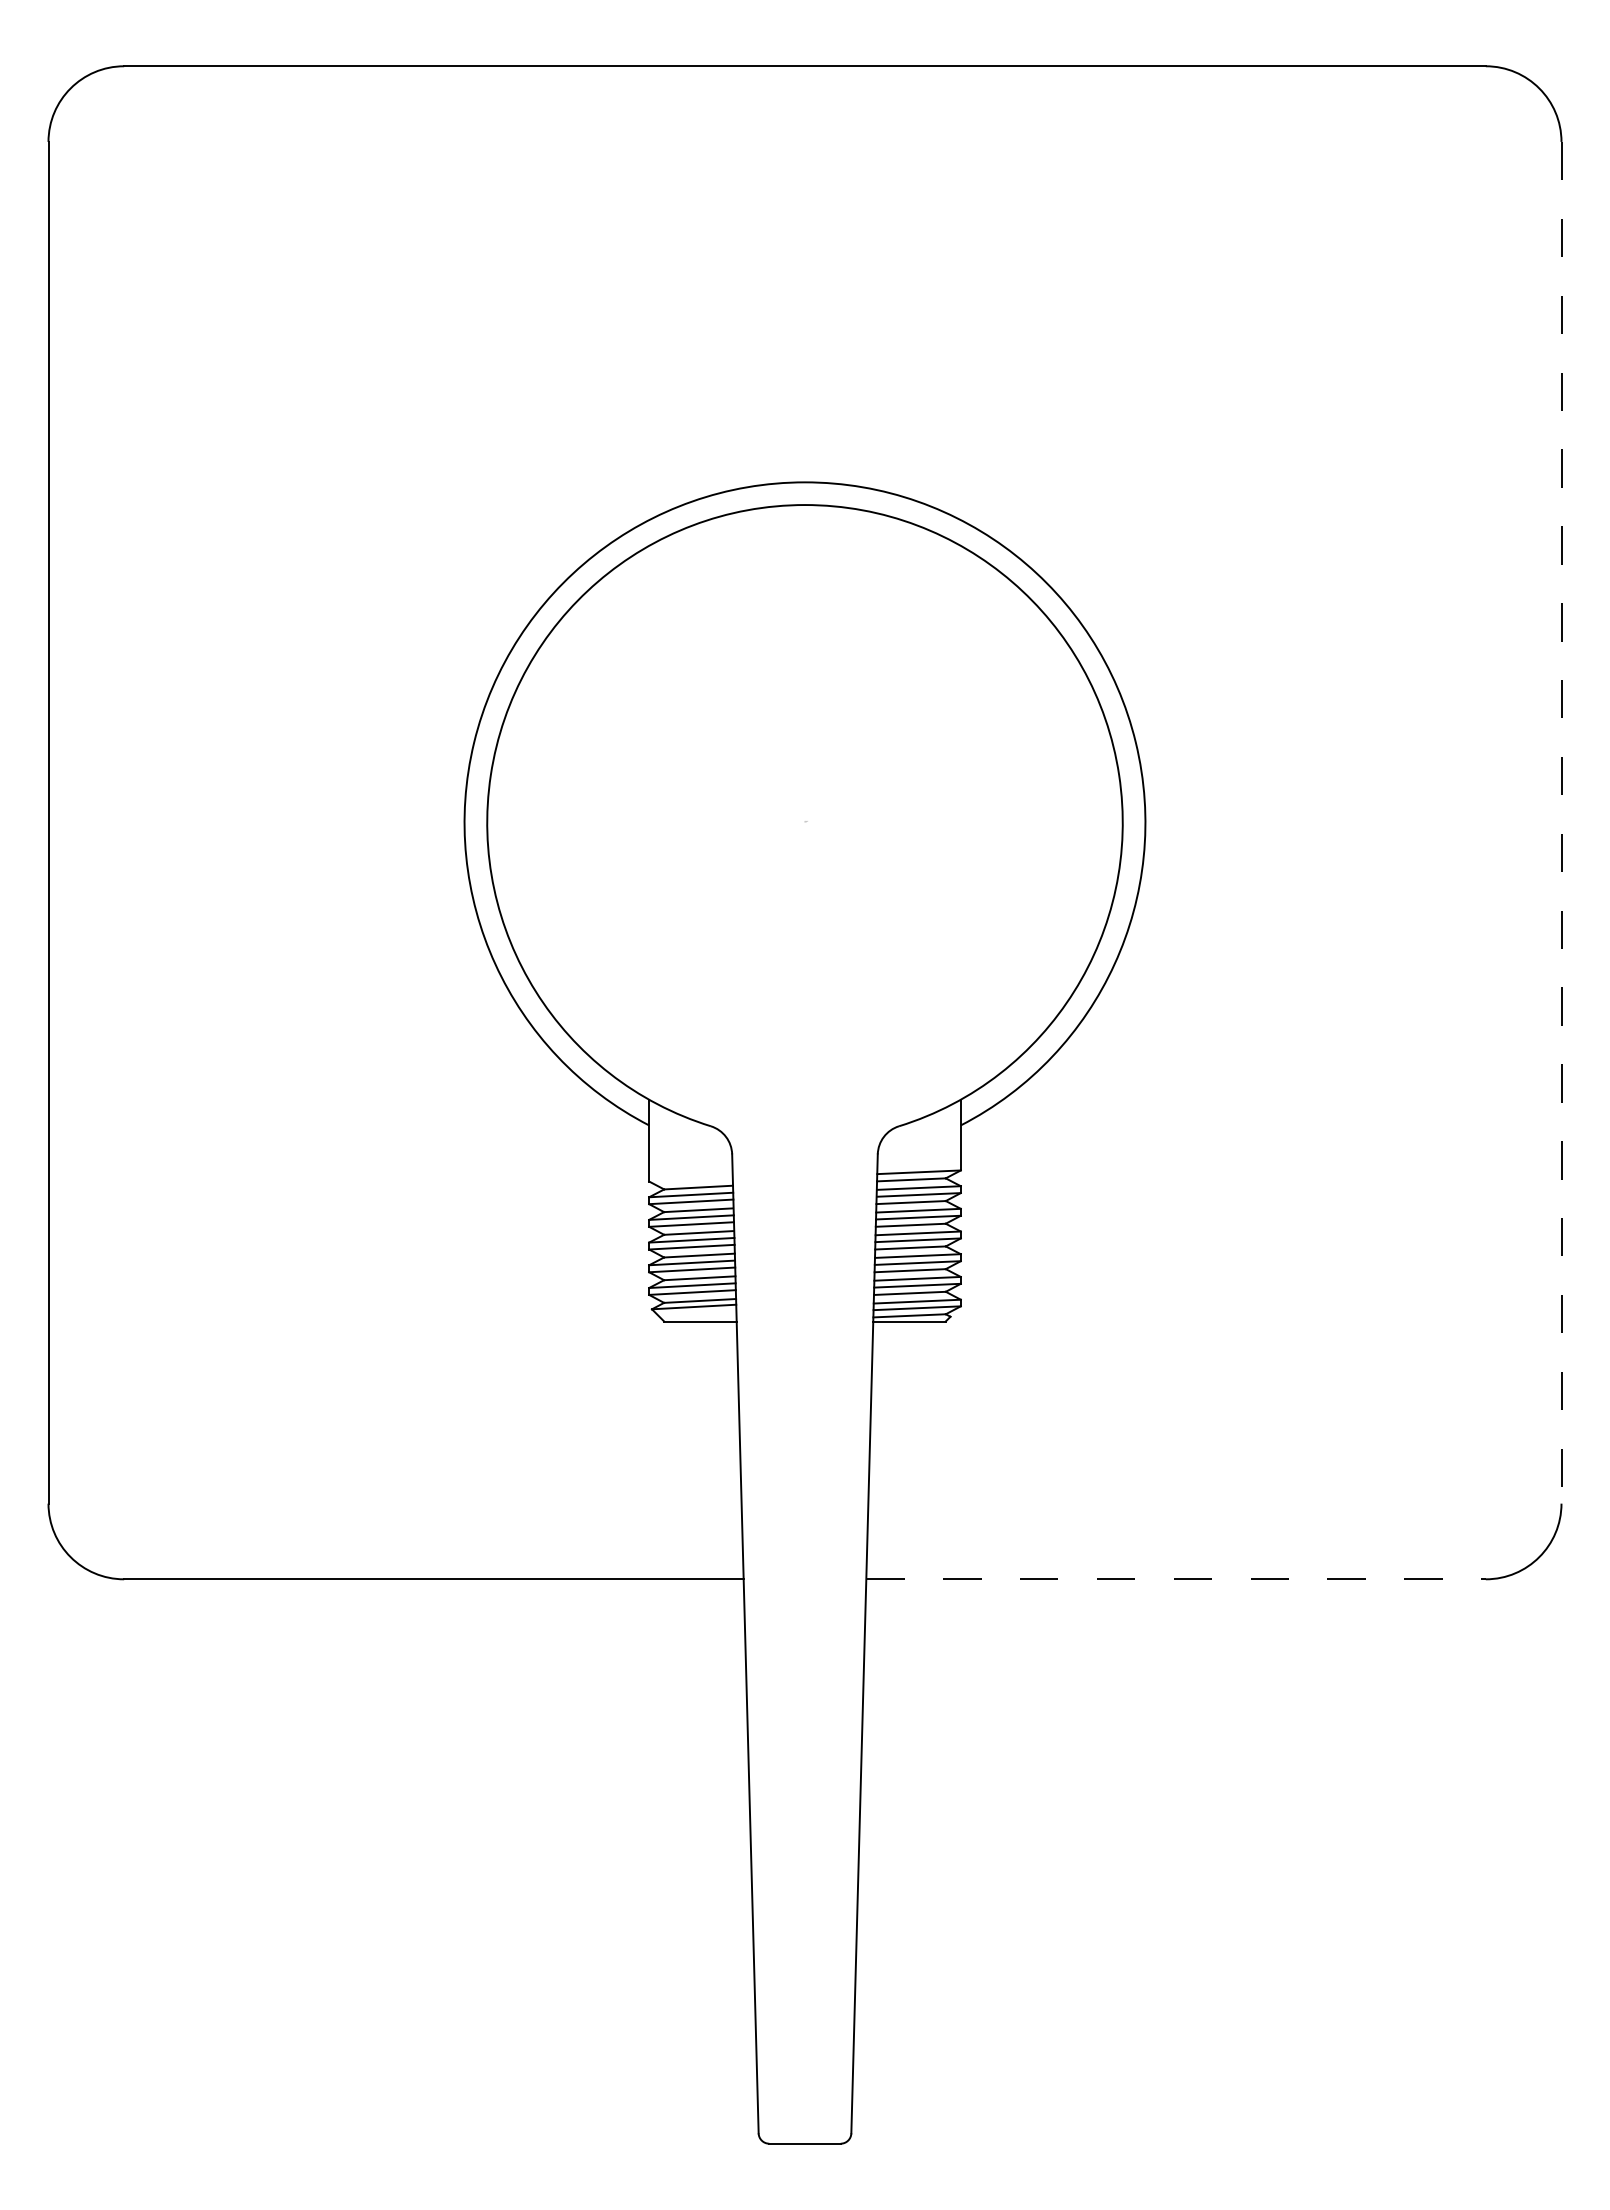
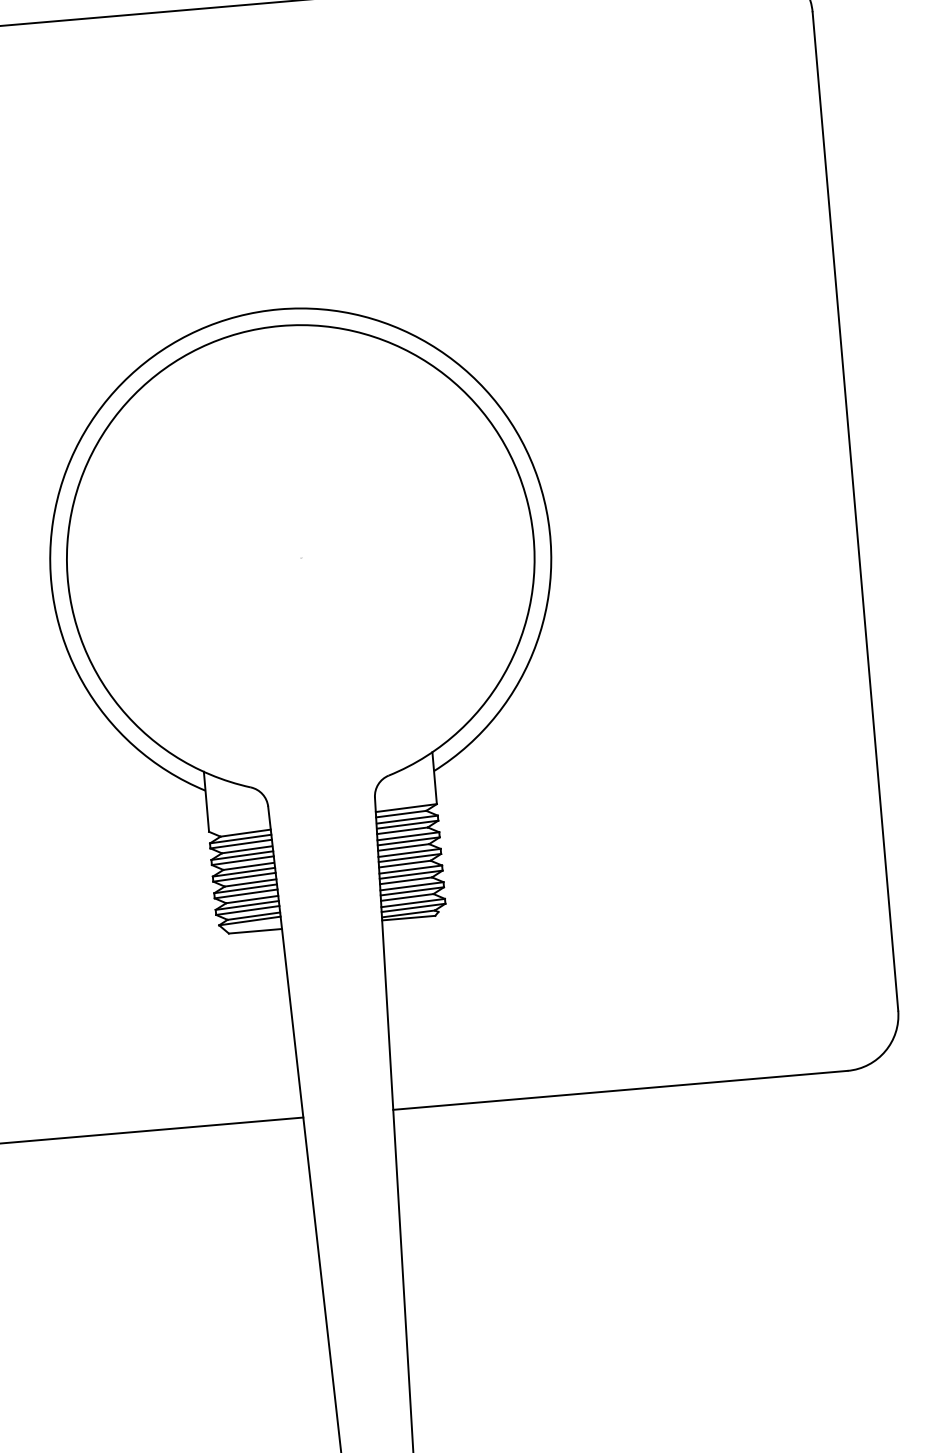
line: (1561, 822) -> (855, 511), dashed -> solid
line: (1176, 1579) -> (620, 1090), dashed -> solid

